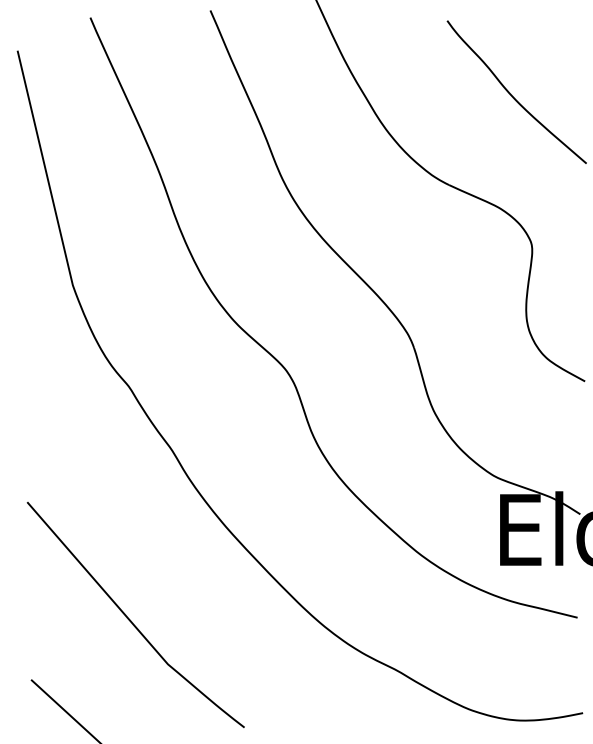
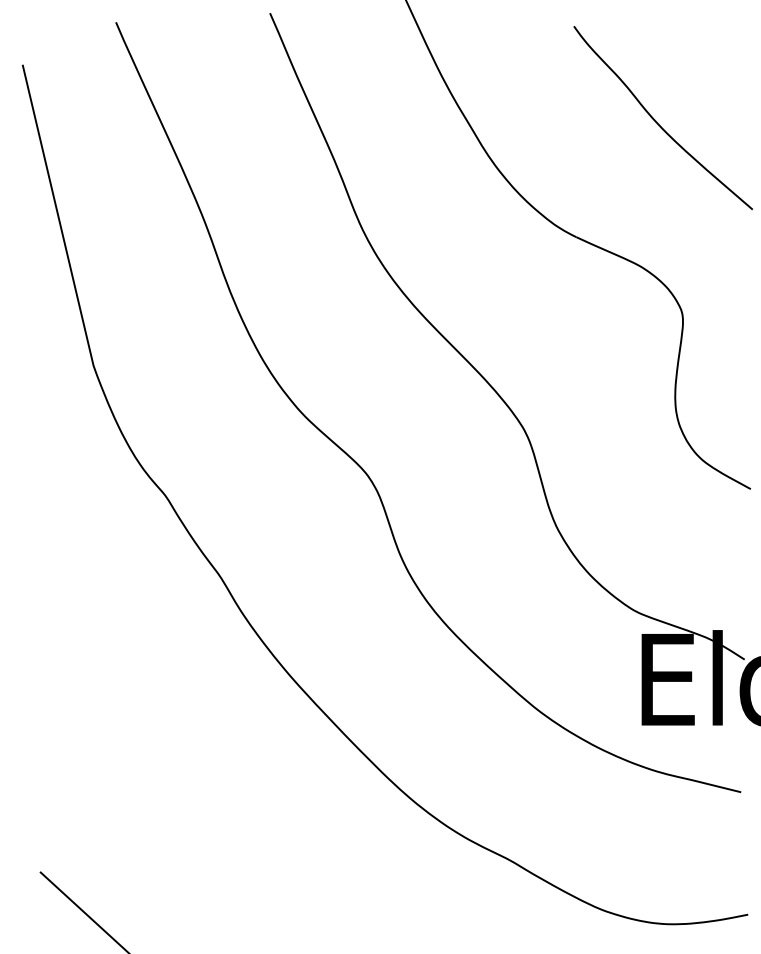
curve: (129, 618) -> (166, 793), removed

